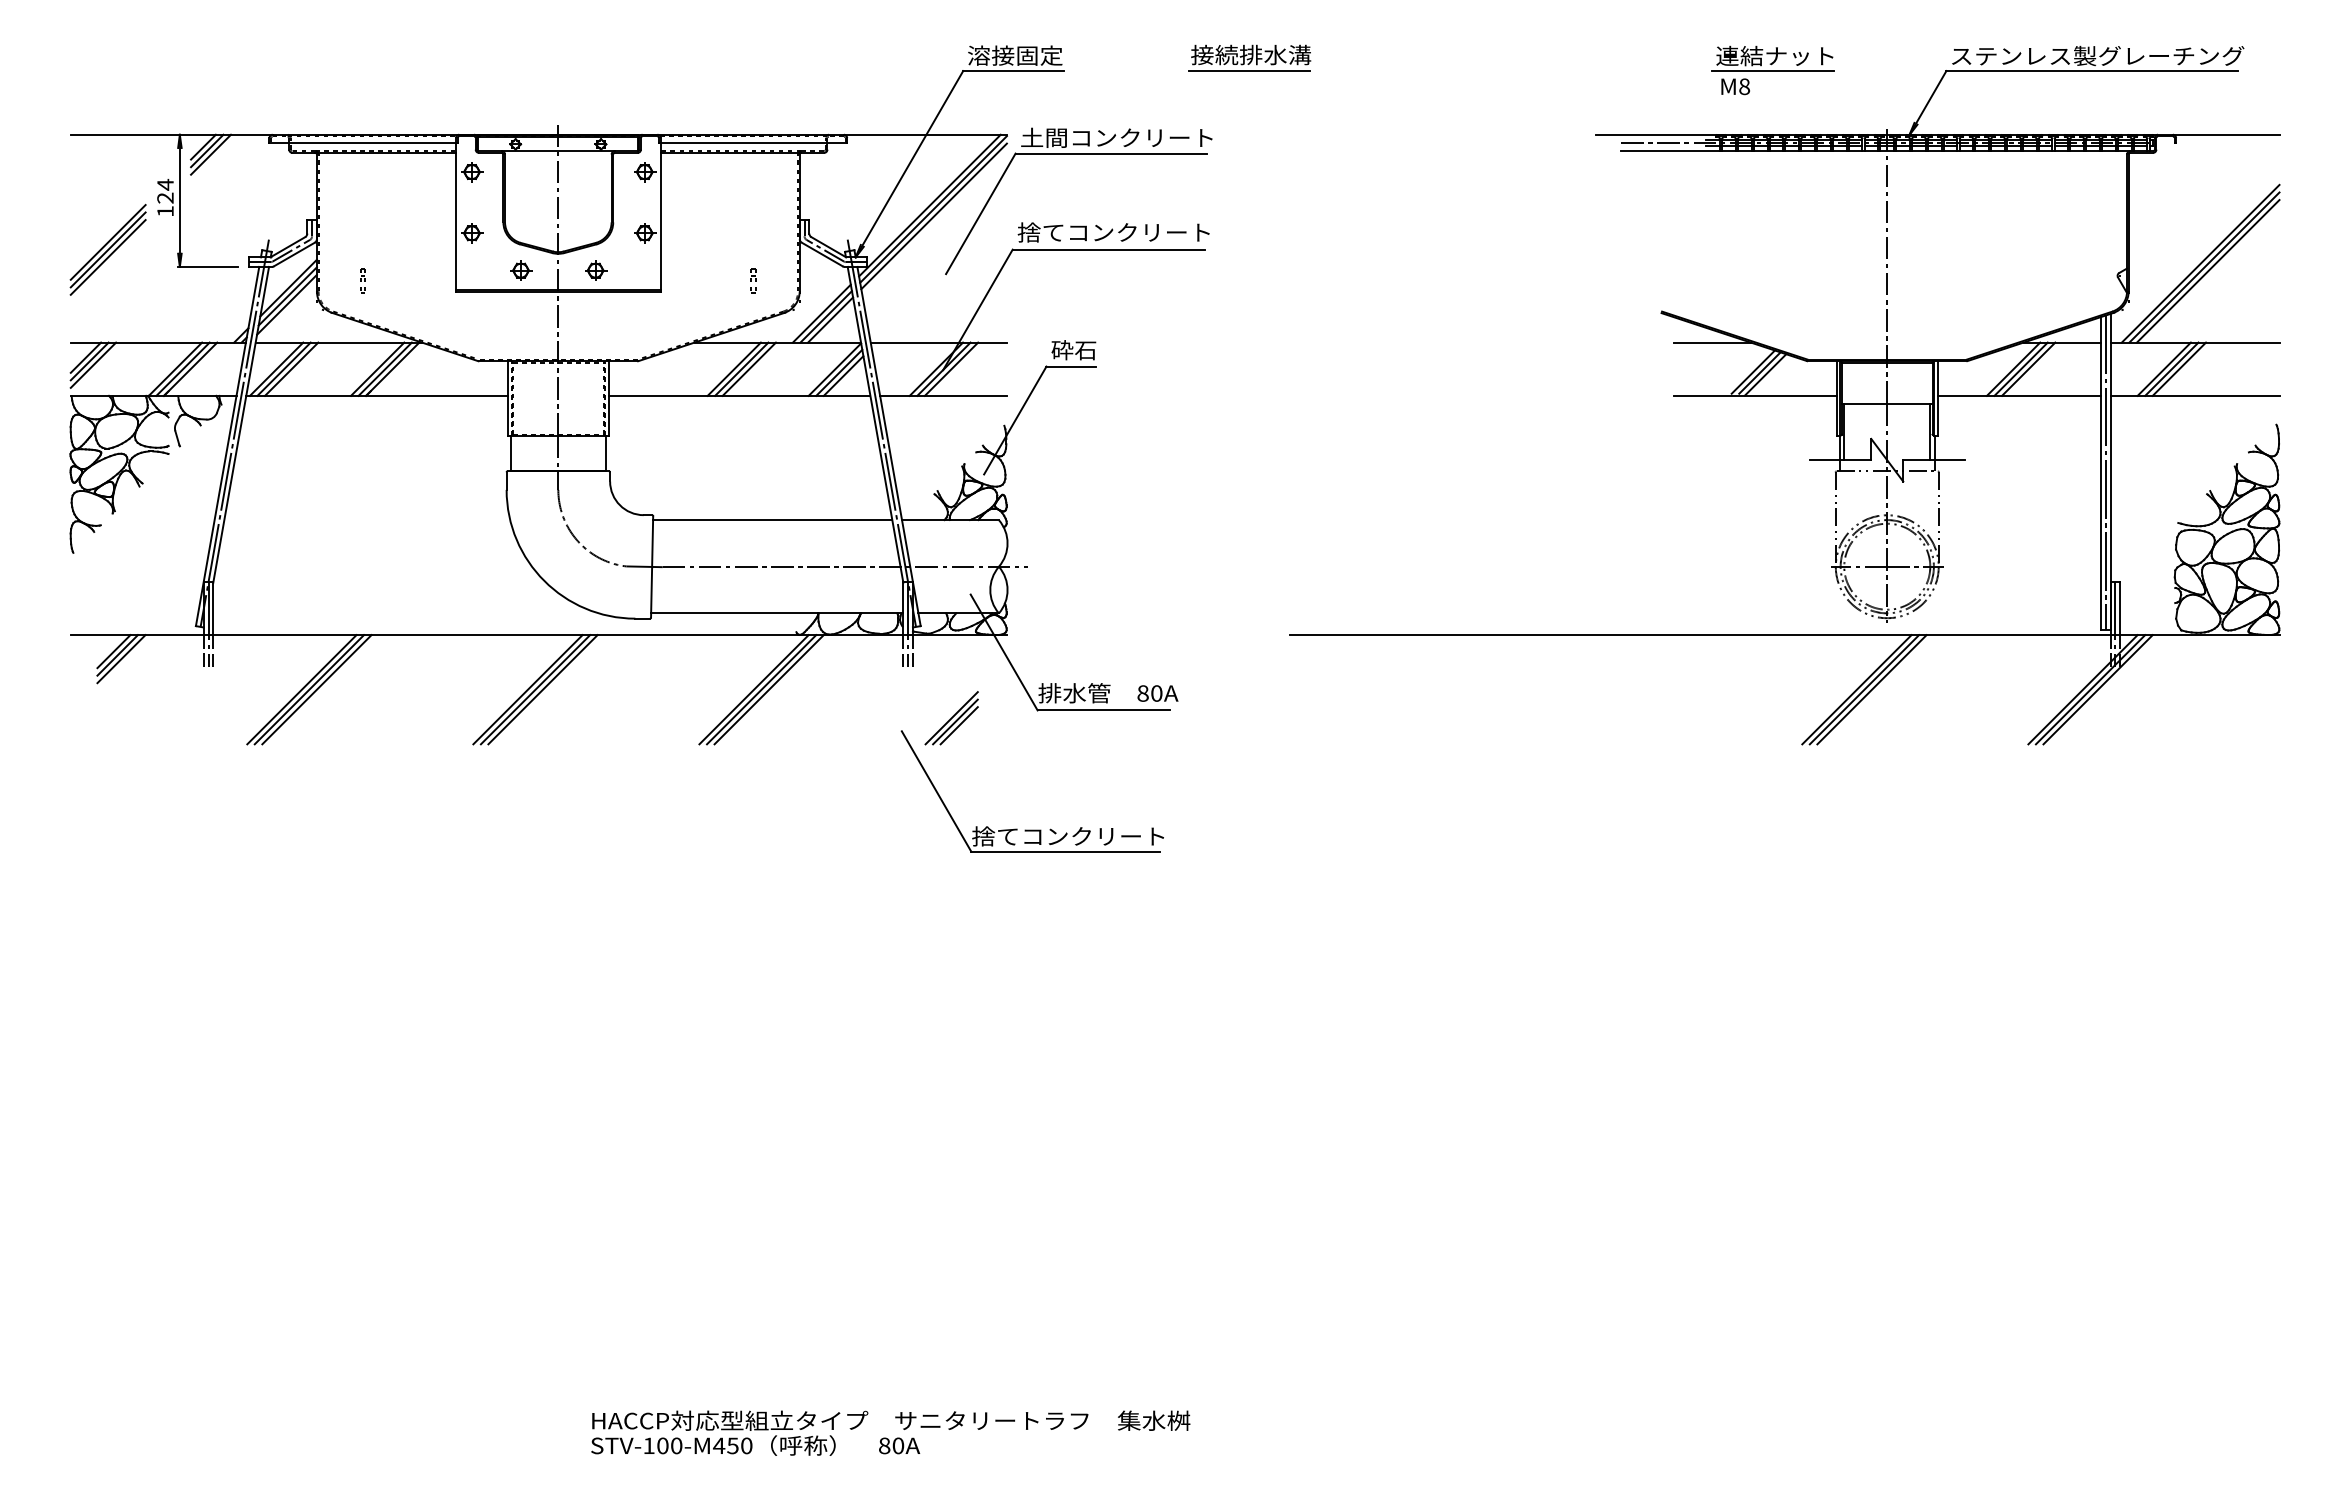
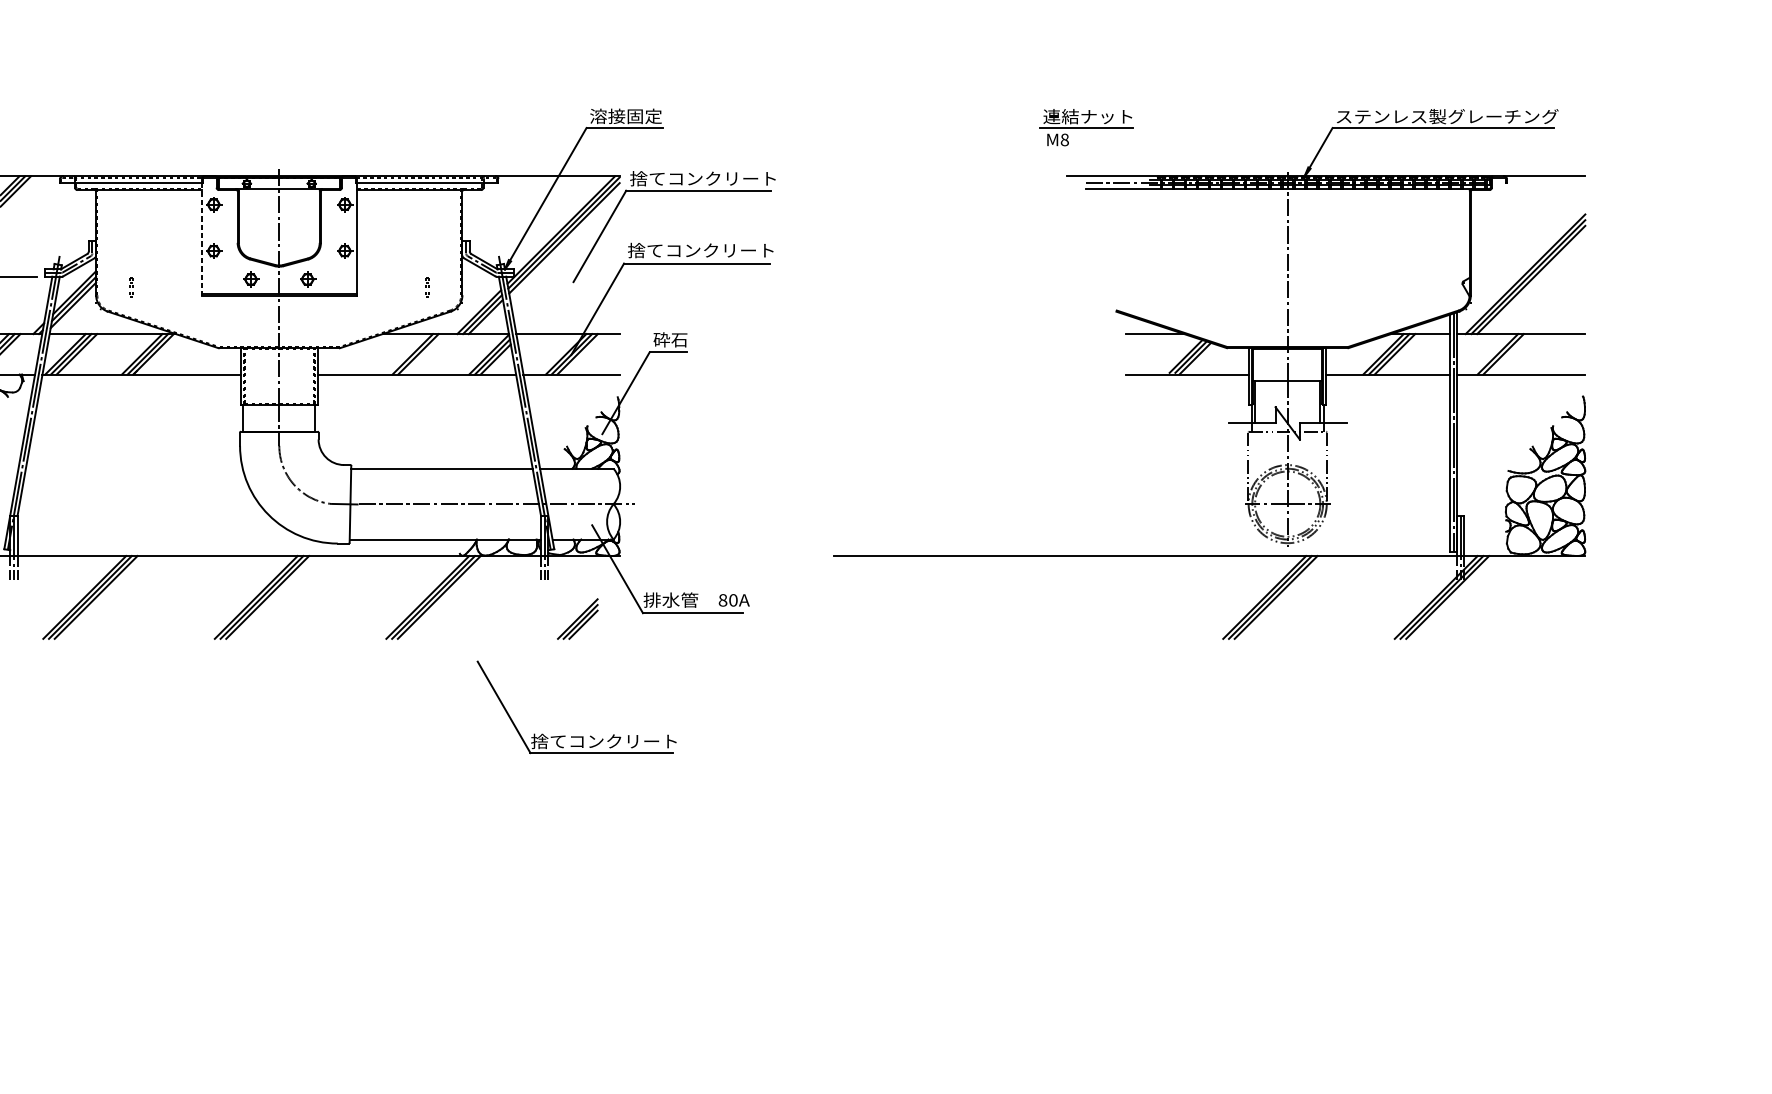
part: (1249, 57) -> (803, 117), removed
part: (1772, 70) -> (1086, 127), moved
text: (1043, 137) -> (647, 178), 土間コンクリート -> 捨てコンクリート
line: (456, 218) -> (202, 239), solid -> dashed
line: (748, 368) -> (423, 353), removed
line: (2179, 368) -> (1509, 353), removed
part: (1031, 829) -> (576, 736), moved

